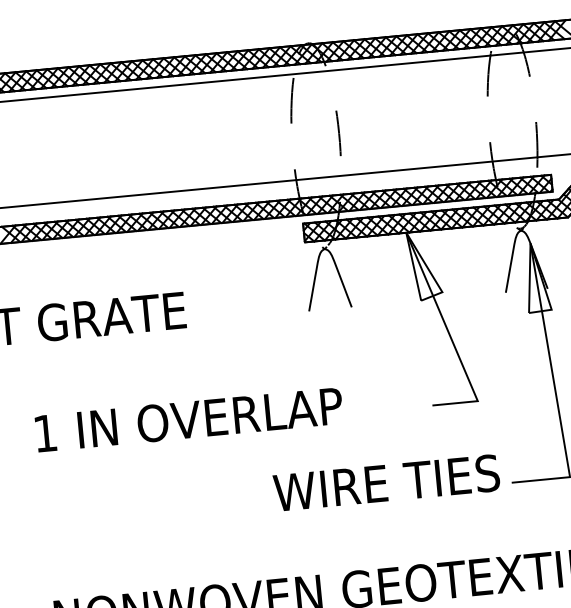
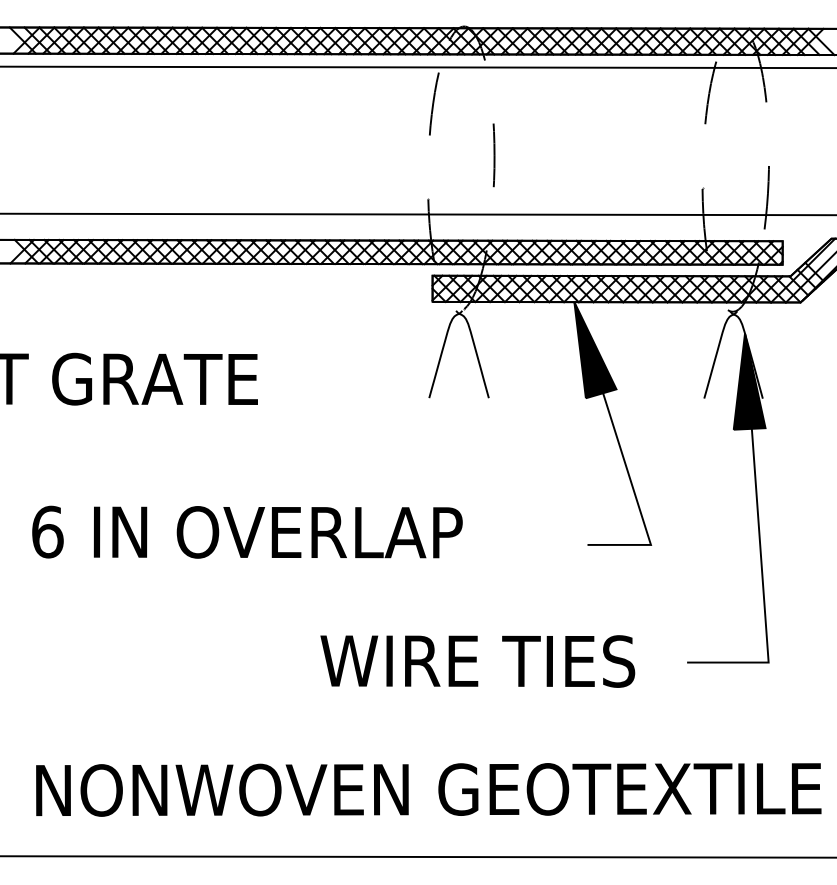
fill: (424, 265) -> (595, 350), added
fill: (537, 277) -> (749, 381), added
text: (45, 433) -> (47, 531), 1 -> 6
text: (386, 483) -> (477, 661), moved

